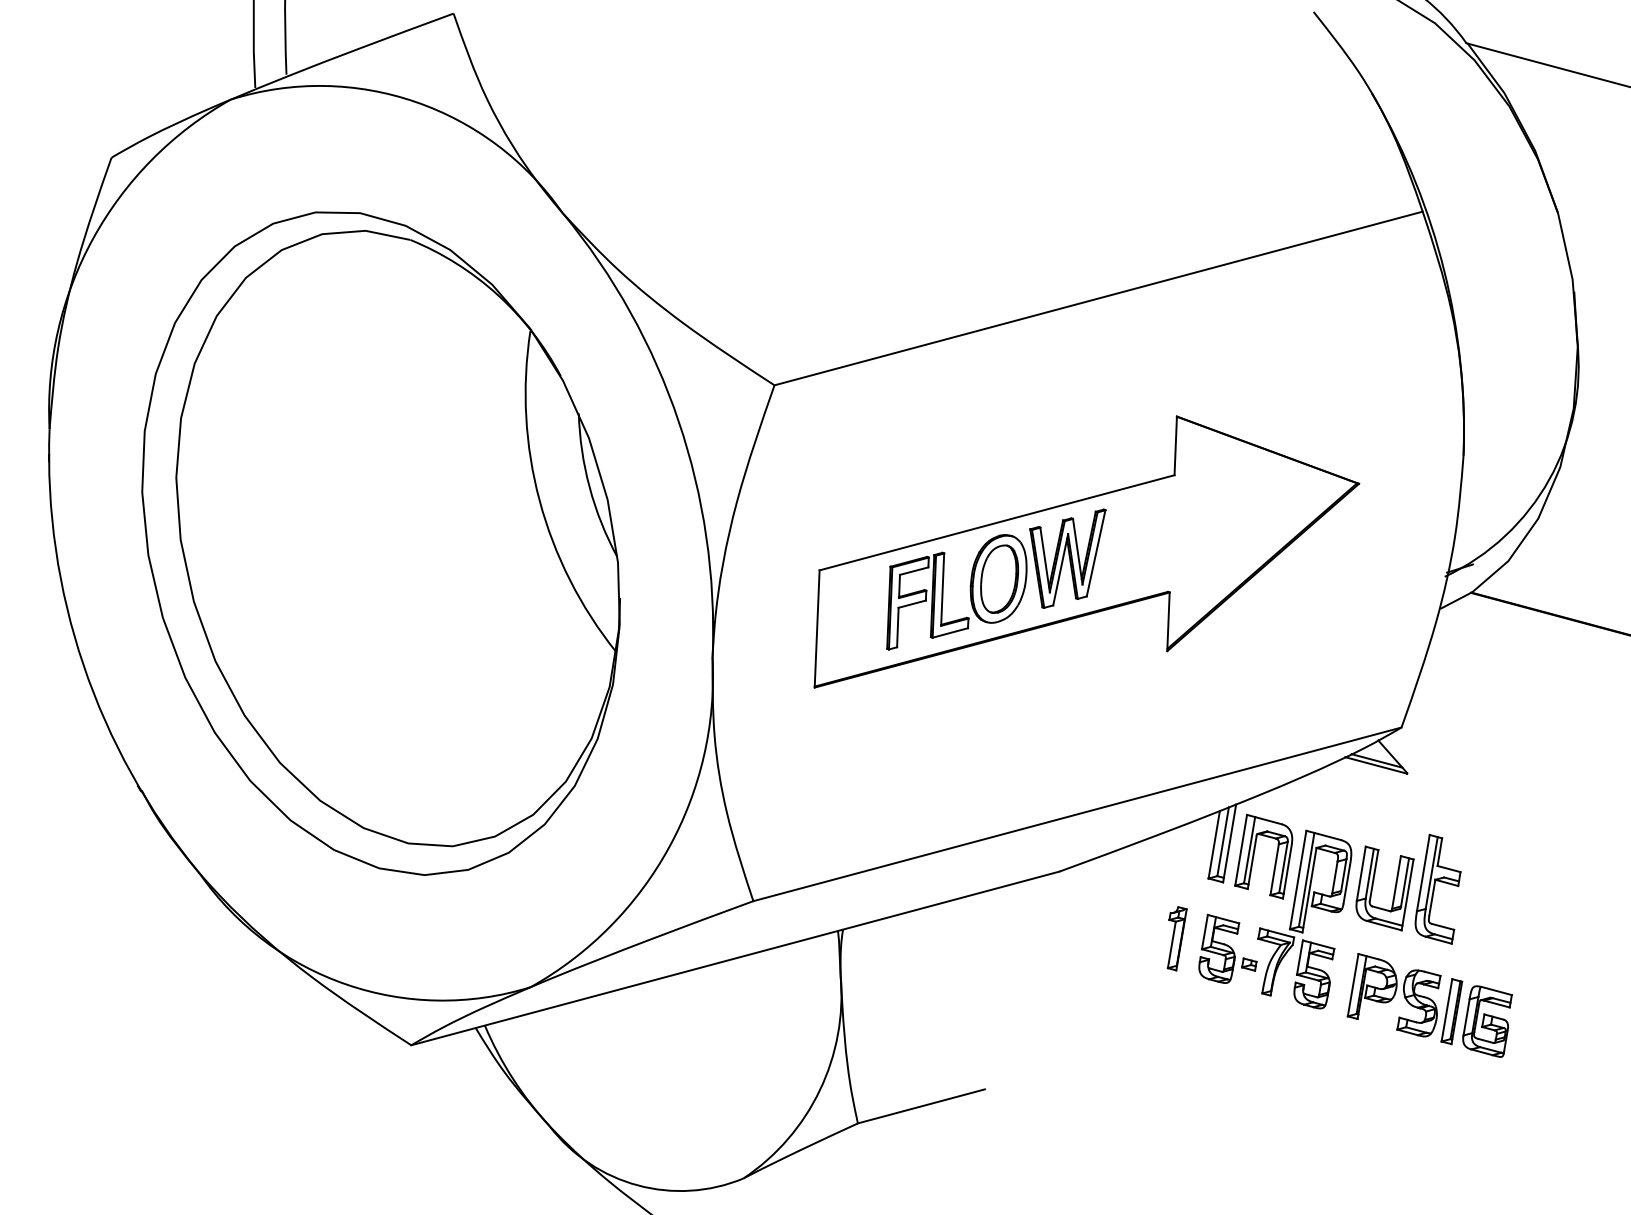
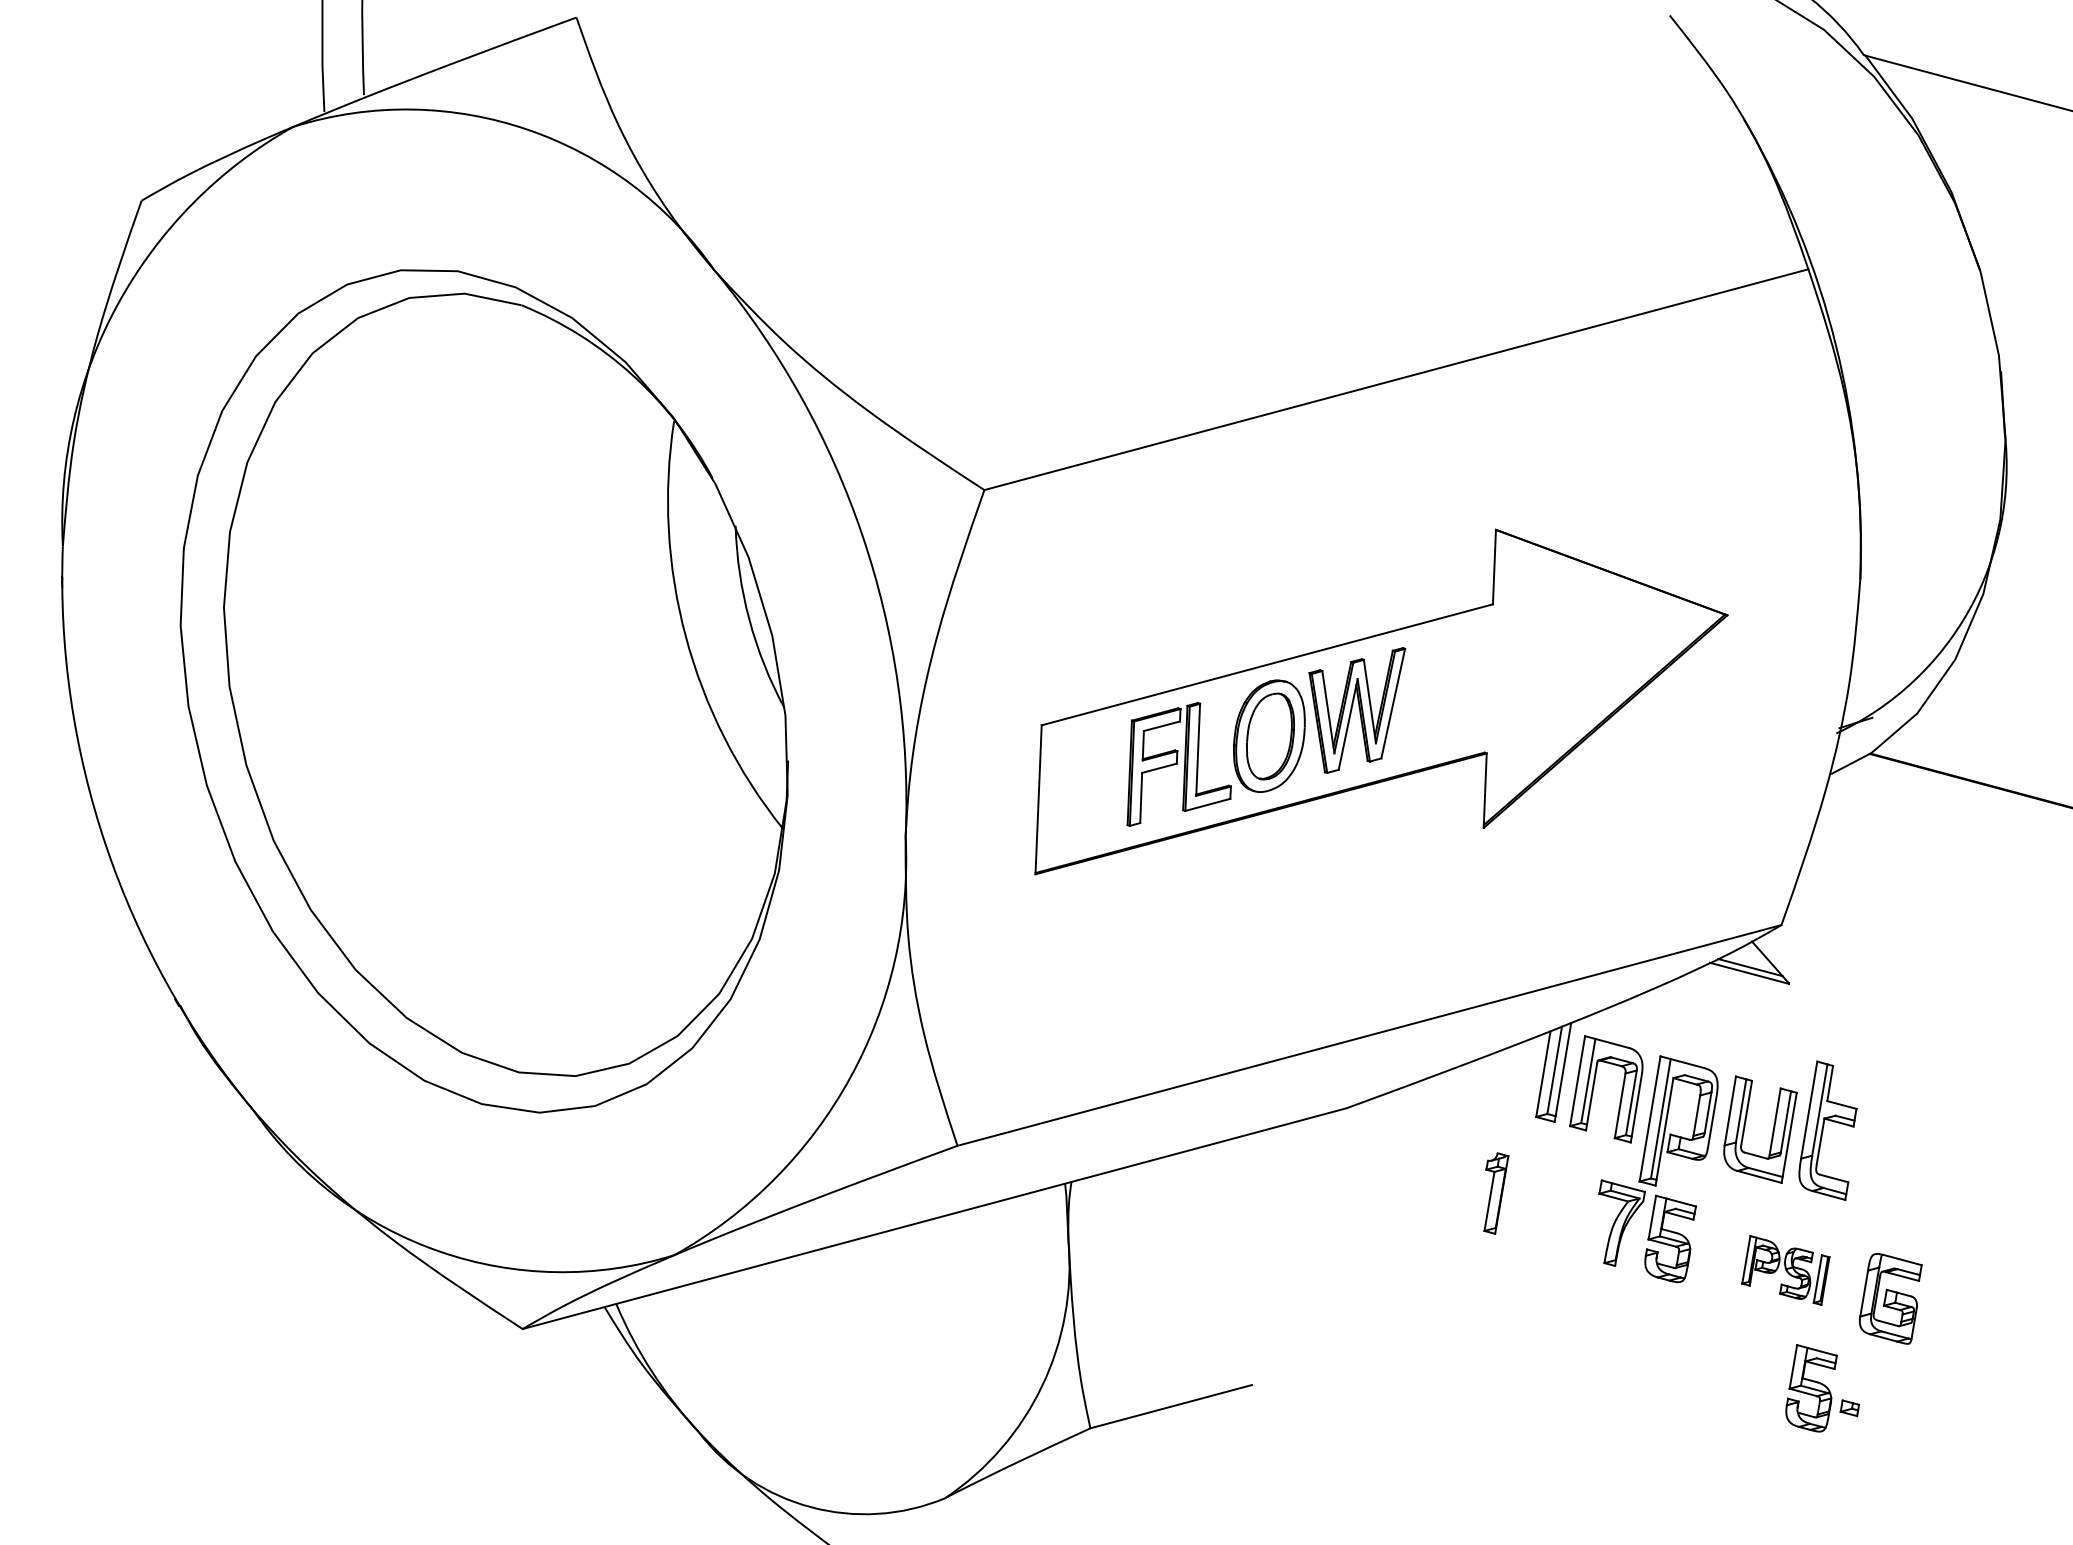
part: (1227, 948) -> (1822, 1387), moved
part: (1404, 999) -> (1785, 1270), size x0.6

